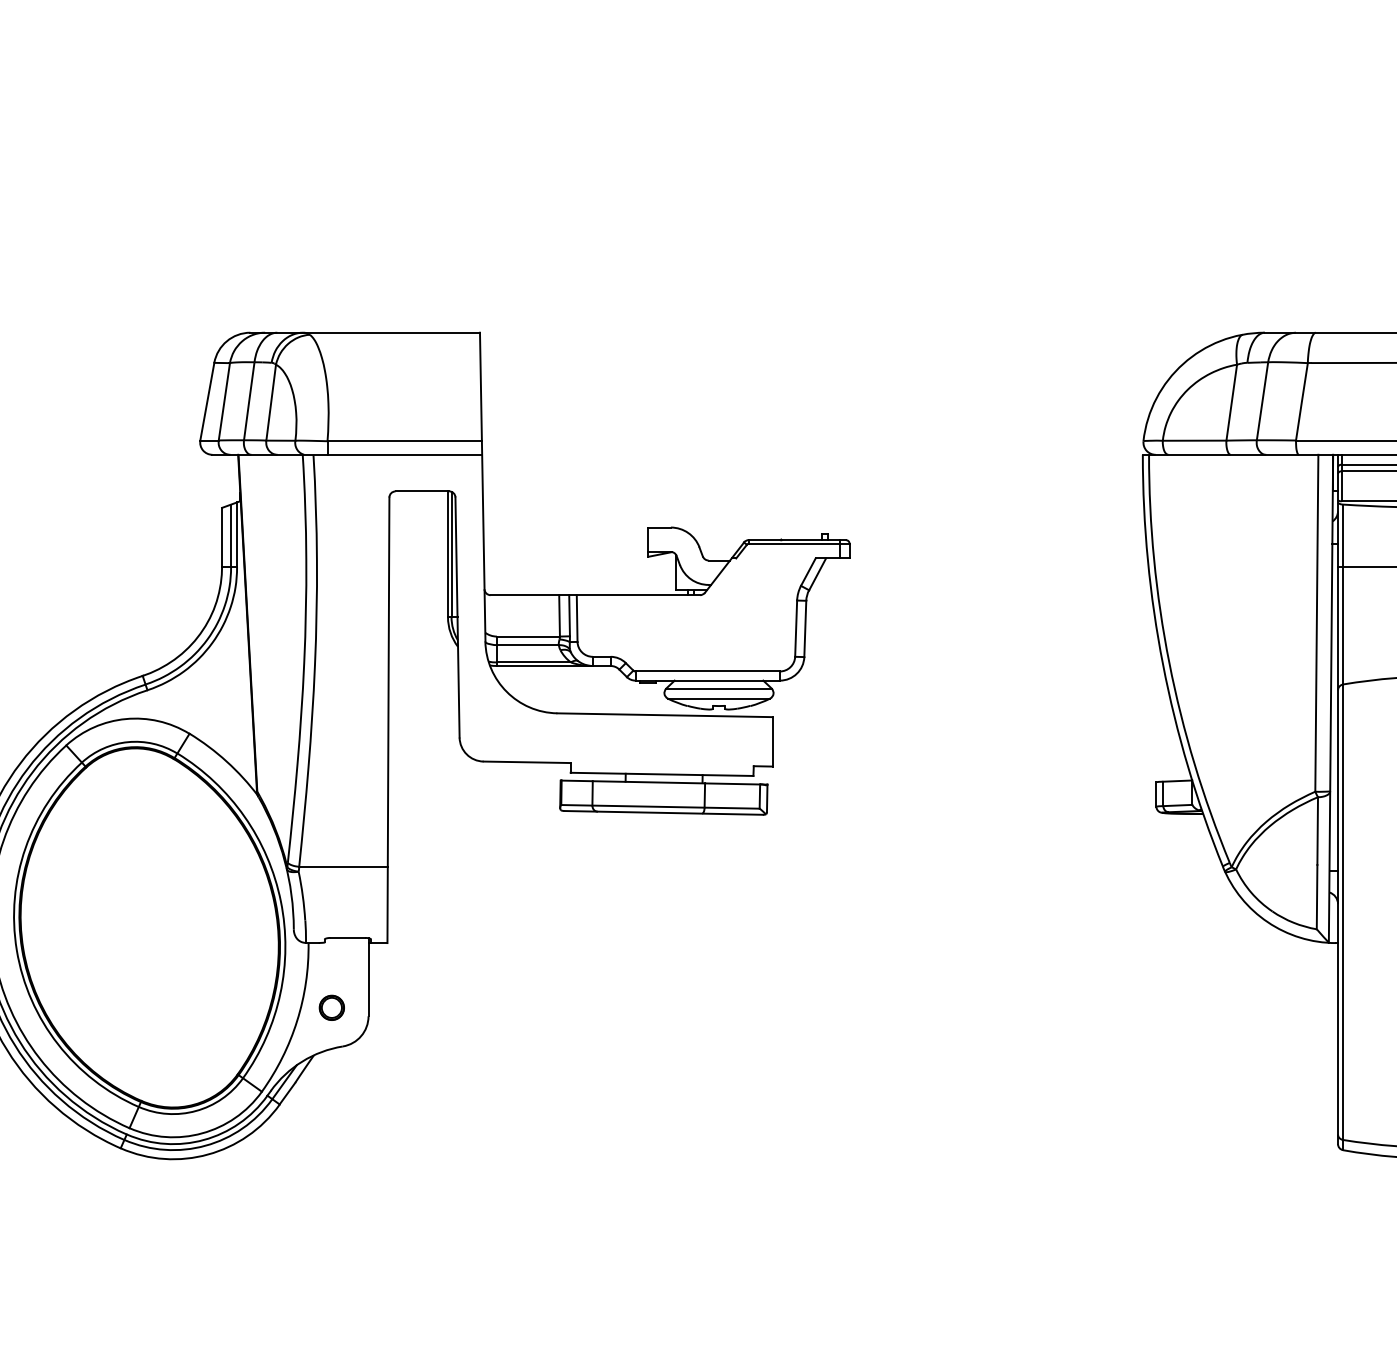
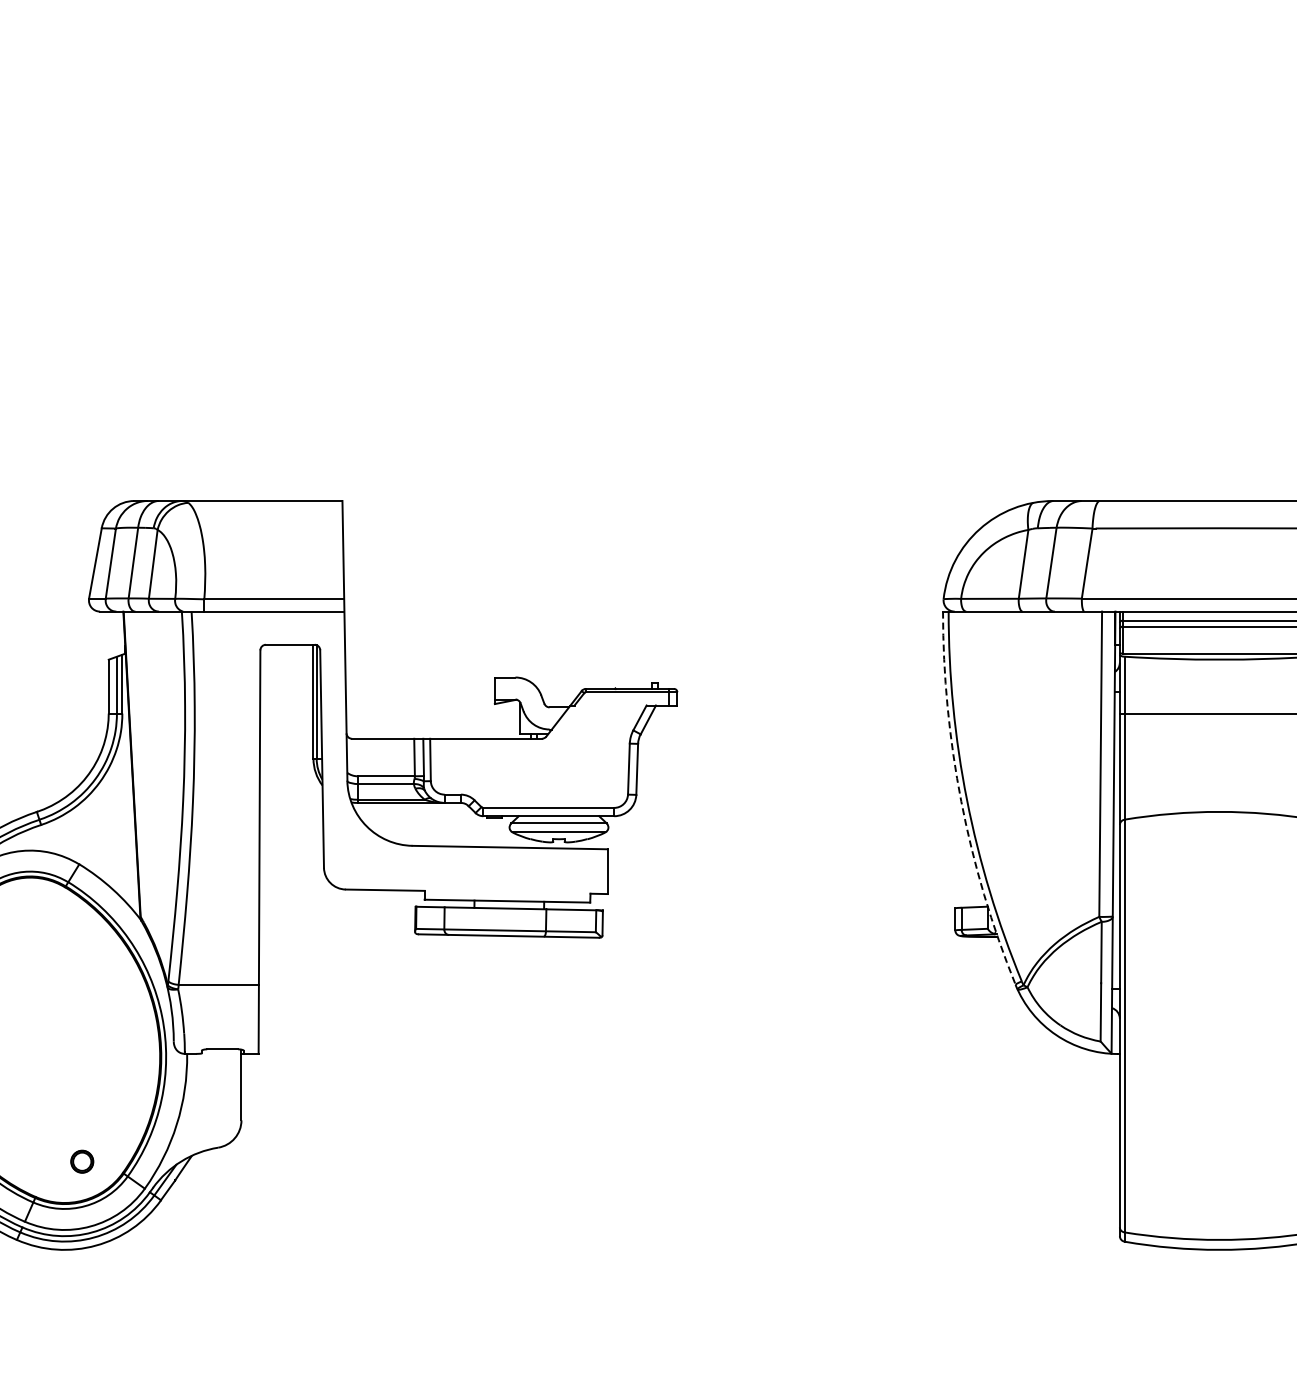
arc: (1163, 664) -> (961, 801), solid -> dashed
part: (332, 1007) -> (82, 1161), moved

